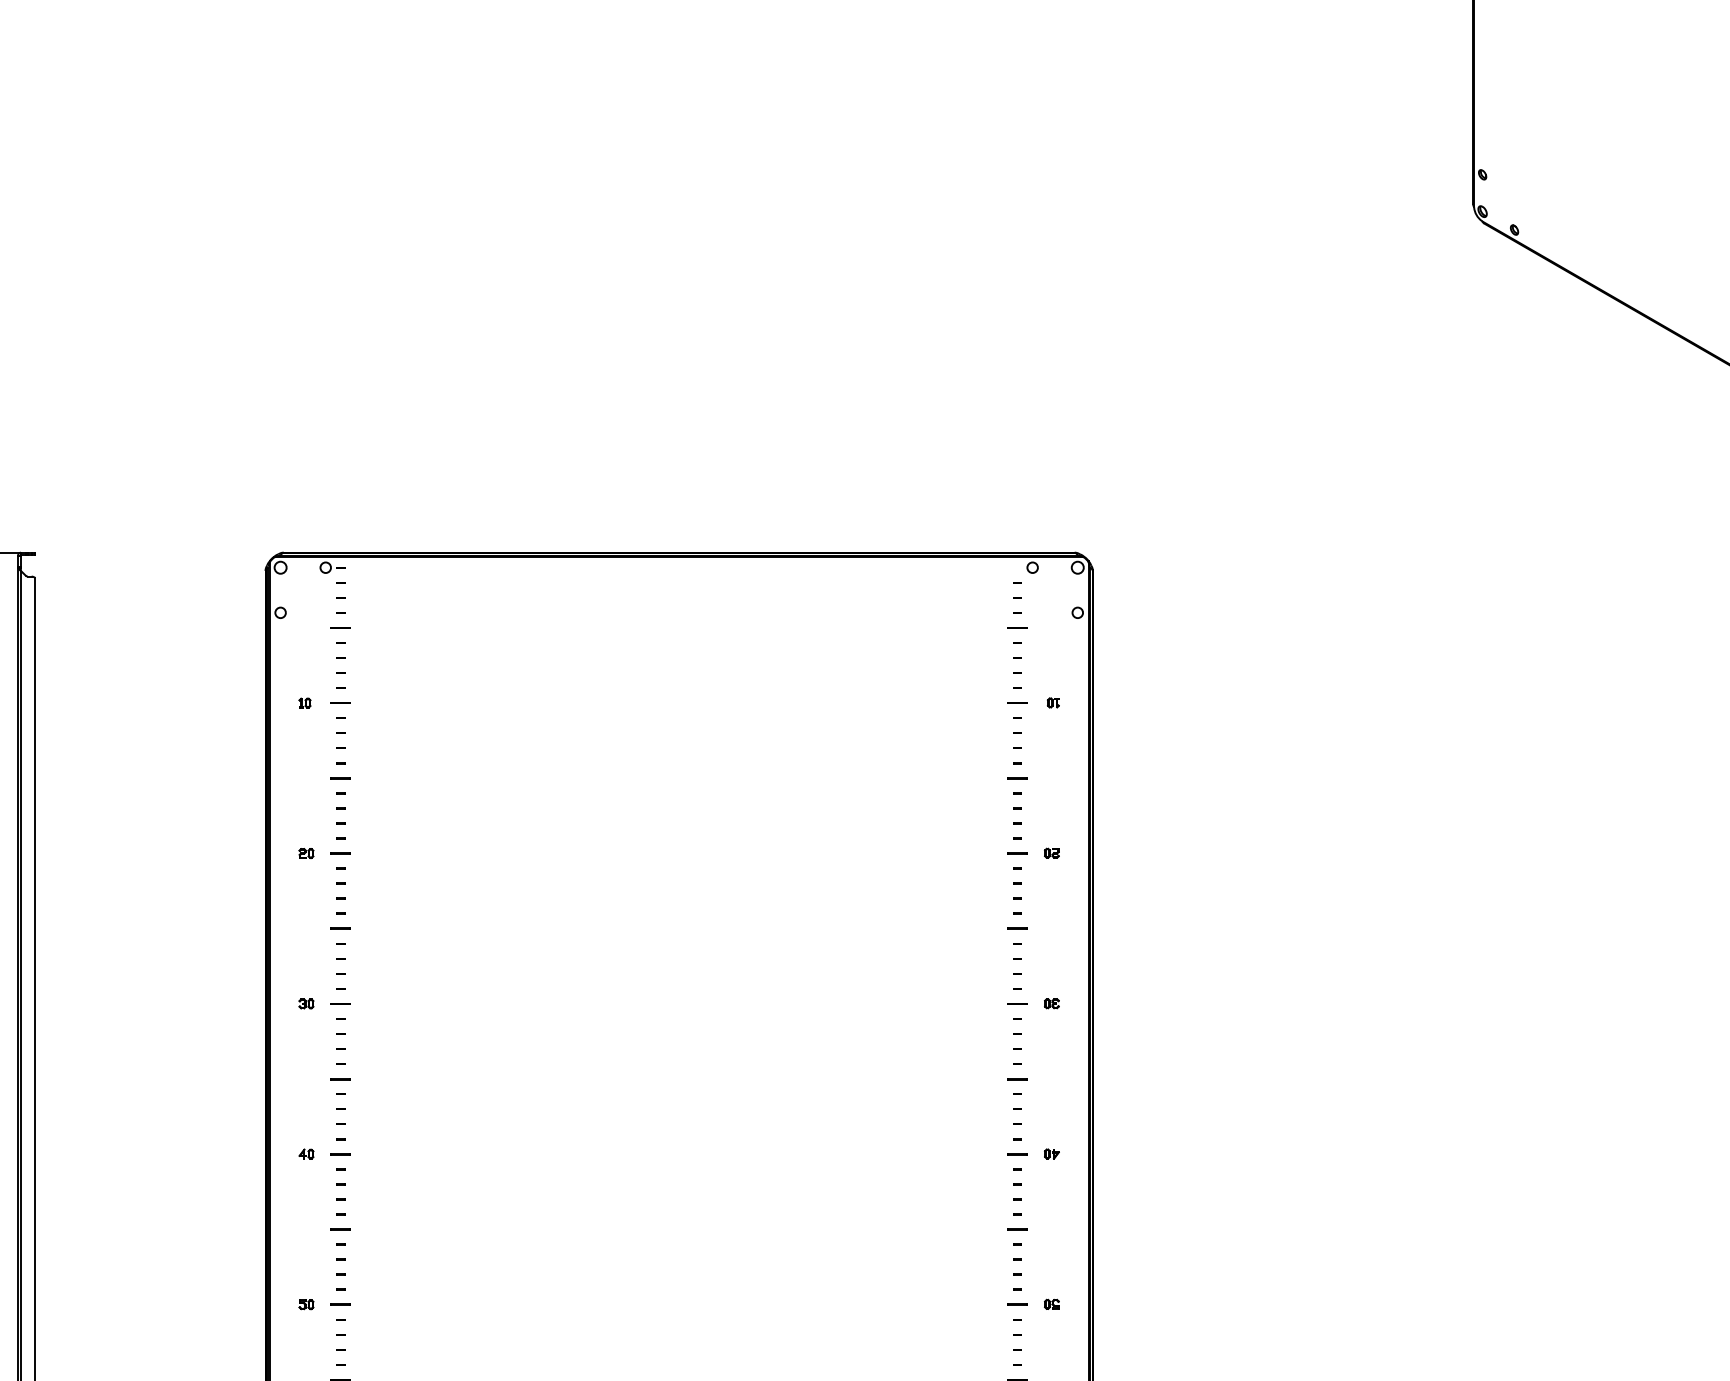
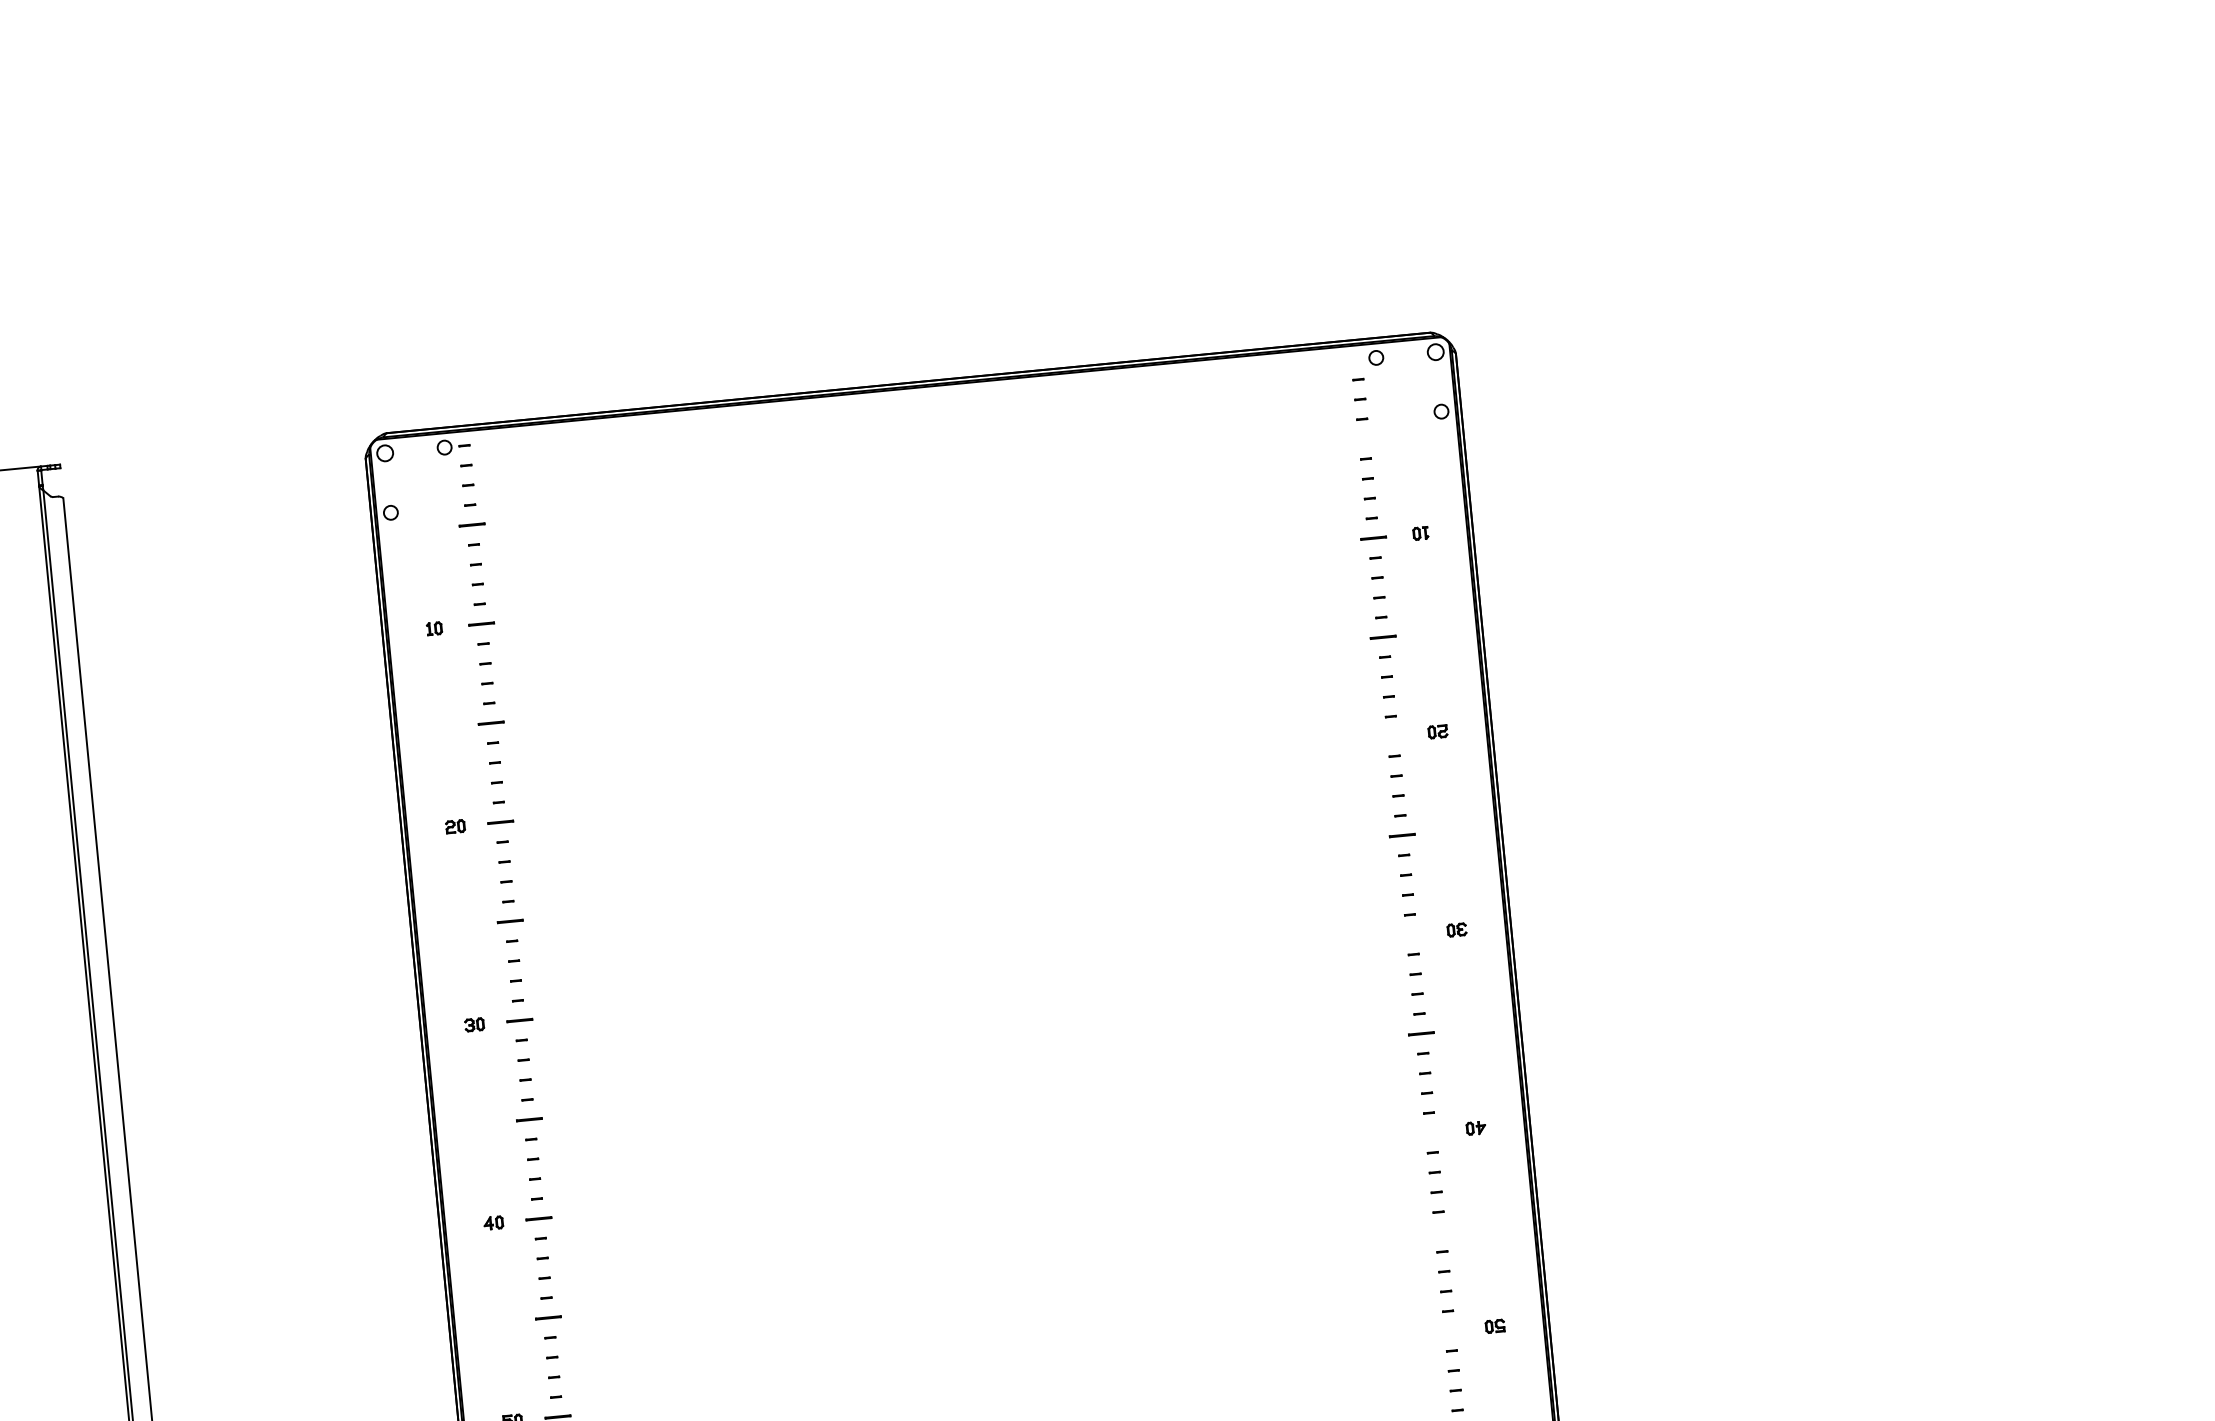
line: (1017, 627) -> (1363, 438), removed
line: (1017, 853) -> (1392, 736), removed
line: (1017, 1003) -> (1411, 934), removed
line: (1017, 1154) -> (1430, 1133), removed
line: (1017, 1229) -> (1440, 1231), removed
line: (1017, 1304) -> (1449, 1330), removed

